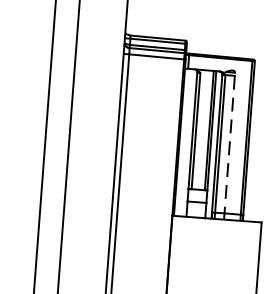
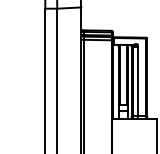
line: (229, 145) -> (137, 81), dashed -> solid

